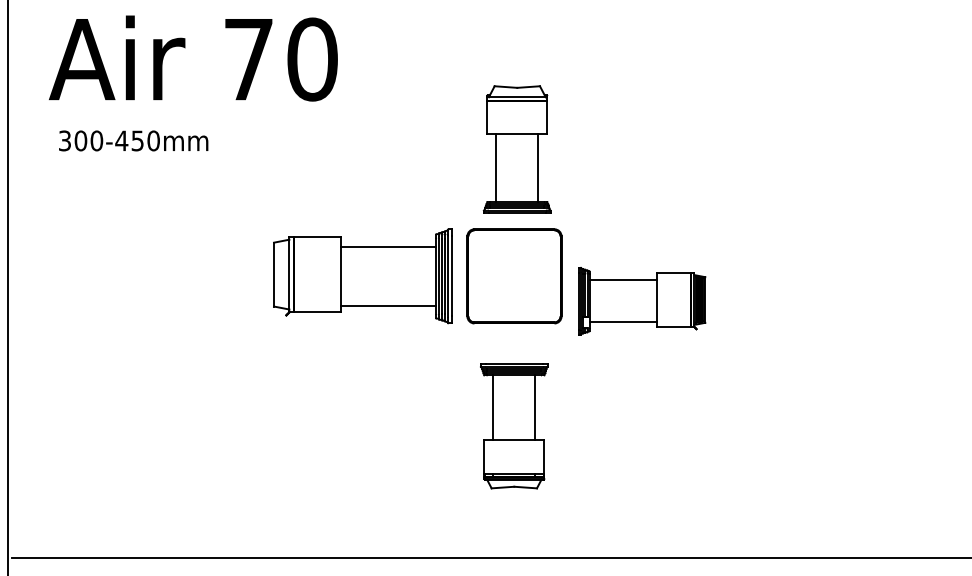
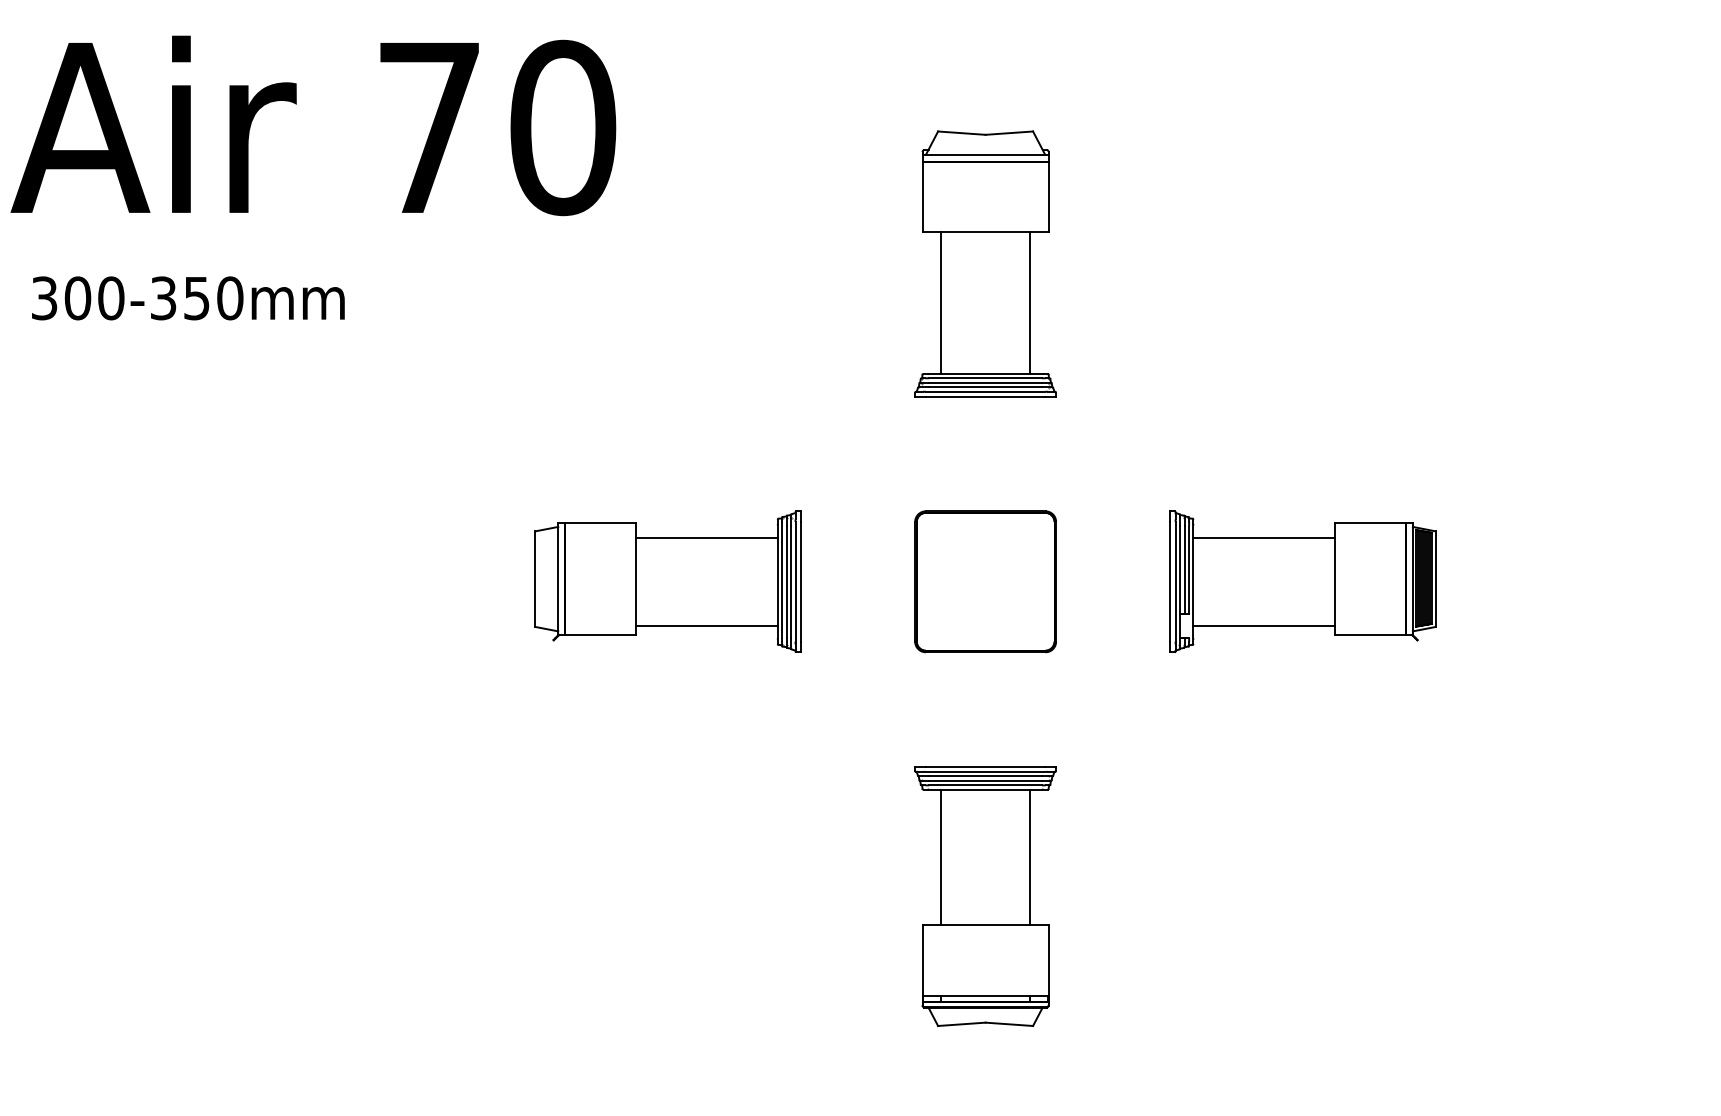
text: (121, 140) -> (162, 297), 300-450mm -> 300-350mm
part: (516, 149) -> (983, 263), moved
part: (362, 275) -> (667, 580), size x0.71
part: (513, 275) -> (983, 580), size x0.71
part: (642, 301) -> (1304, 582), moved

